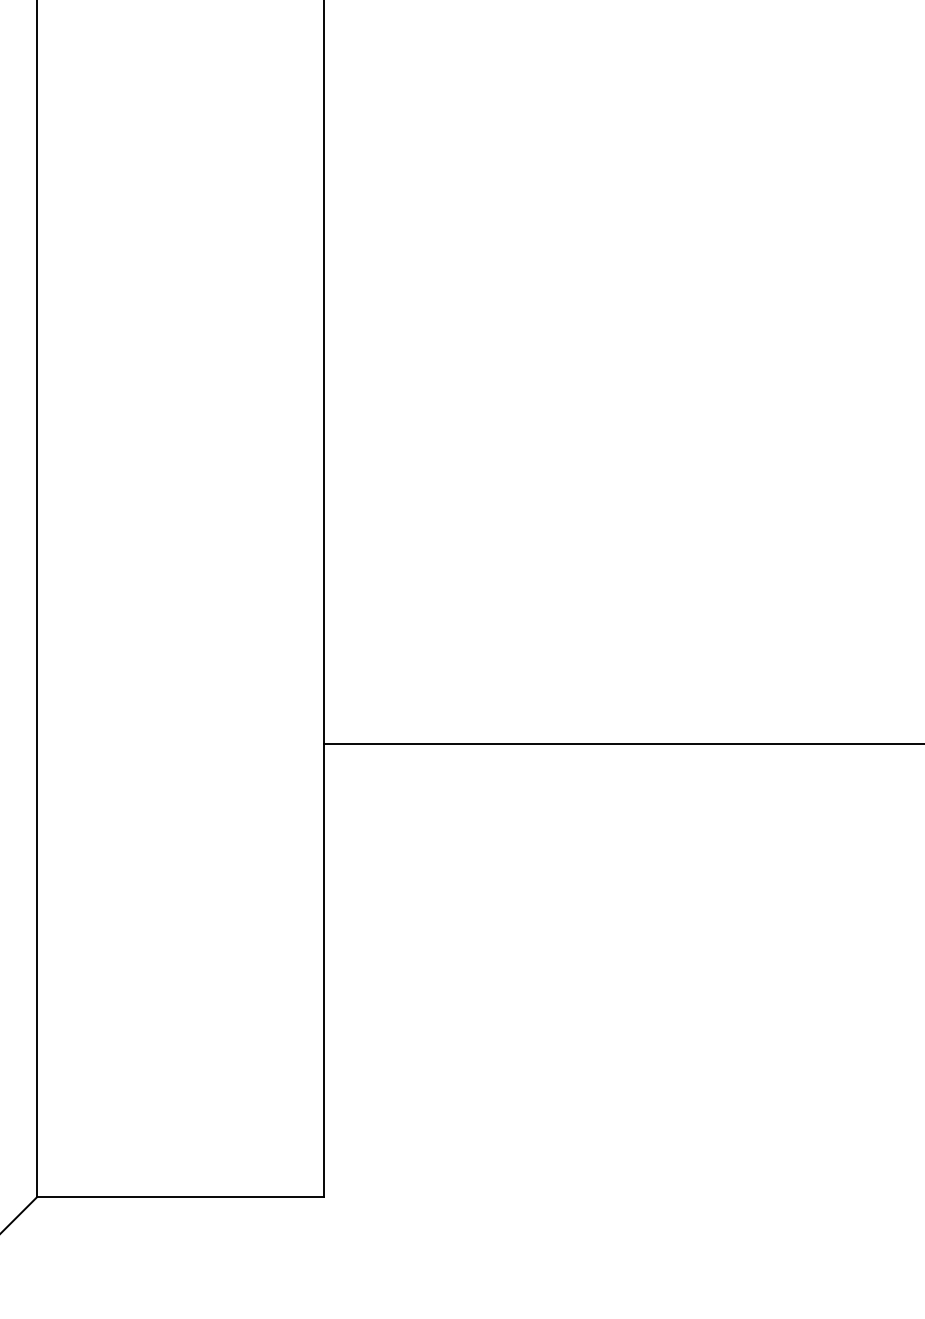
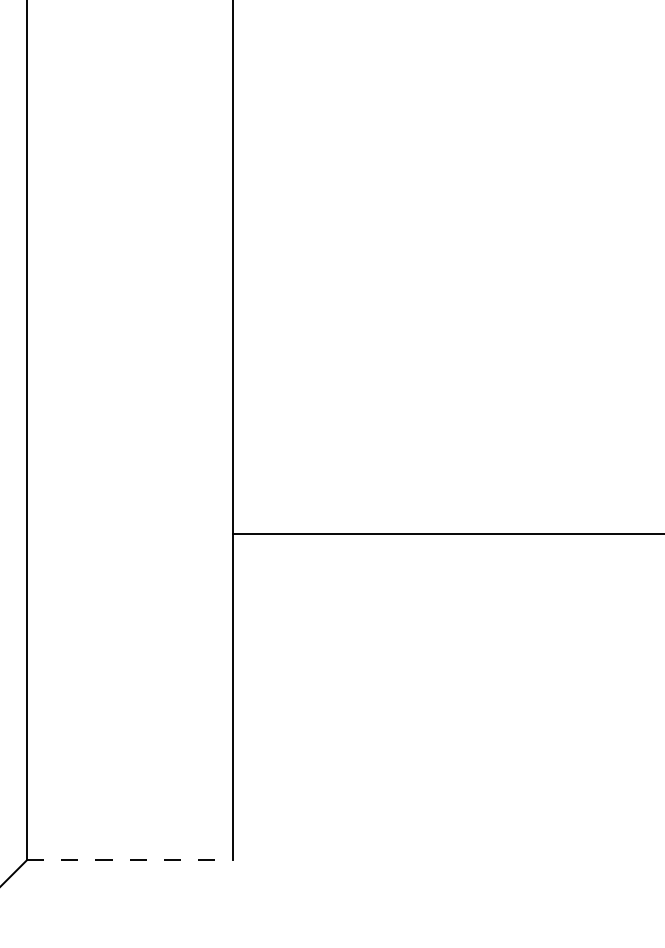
line: (180, 1197) -> (129, 860), solid -> dashed

